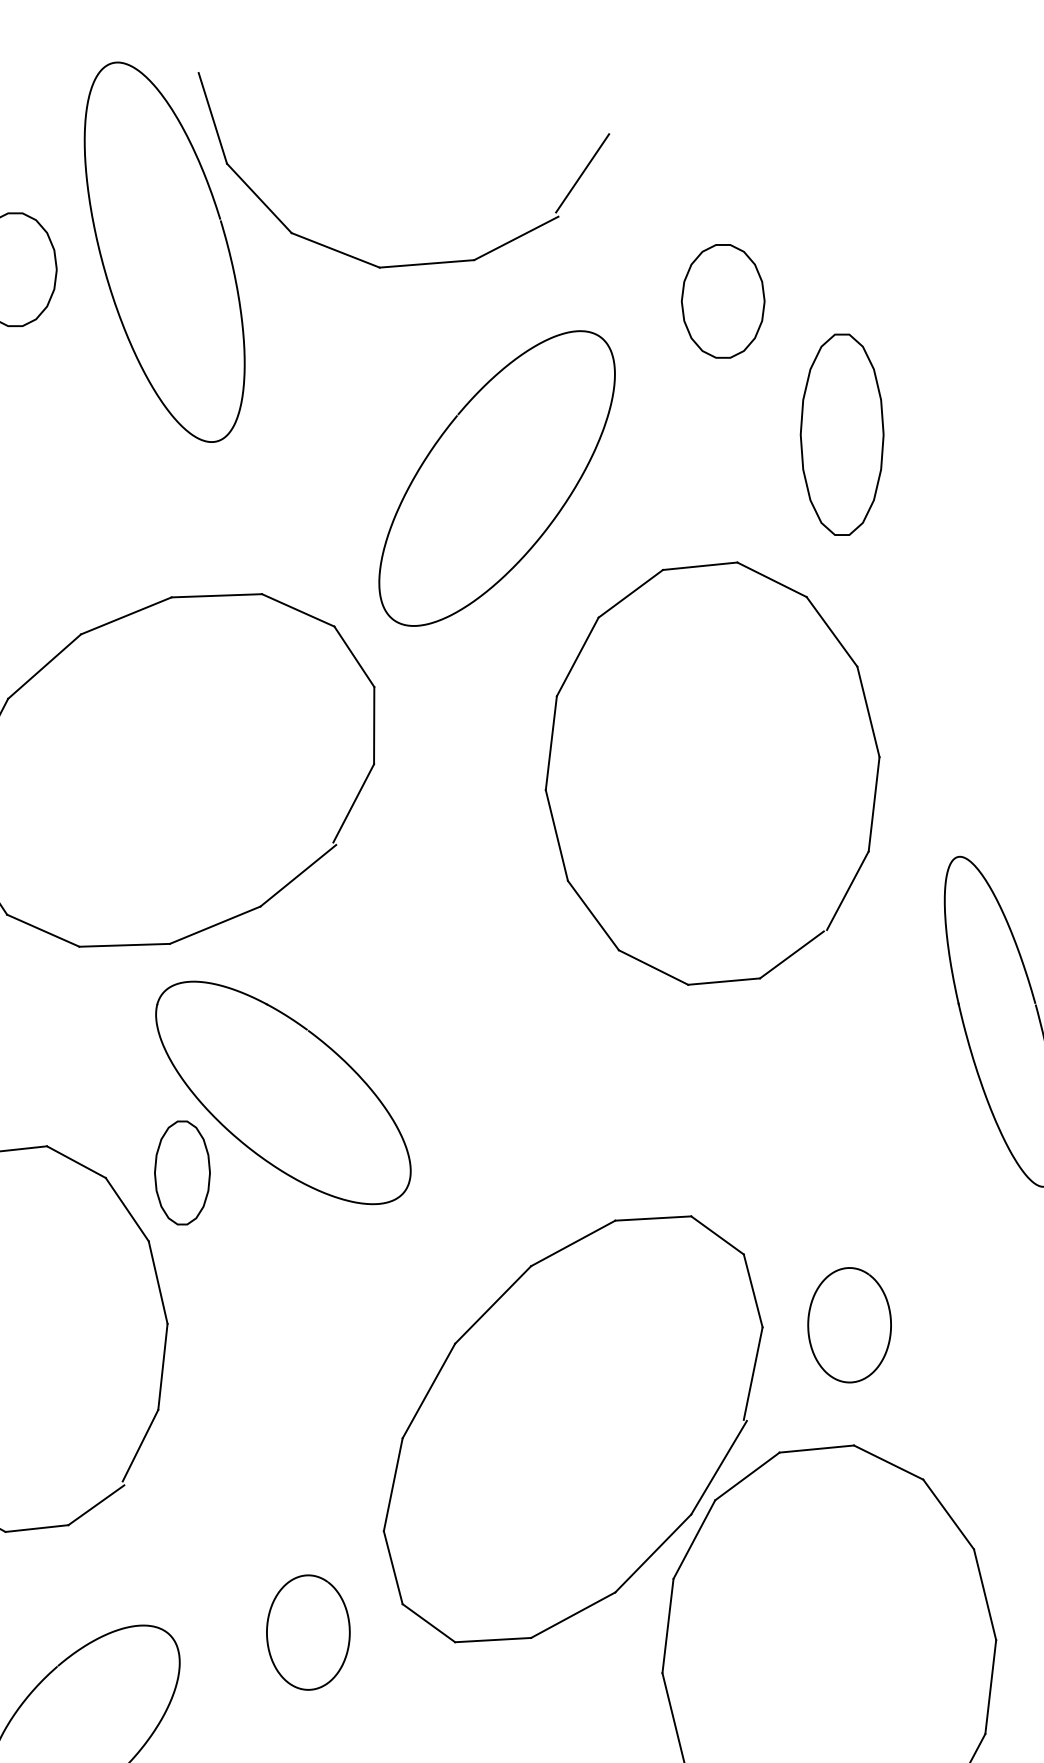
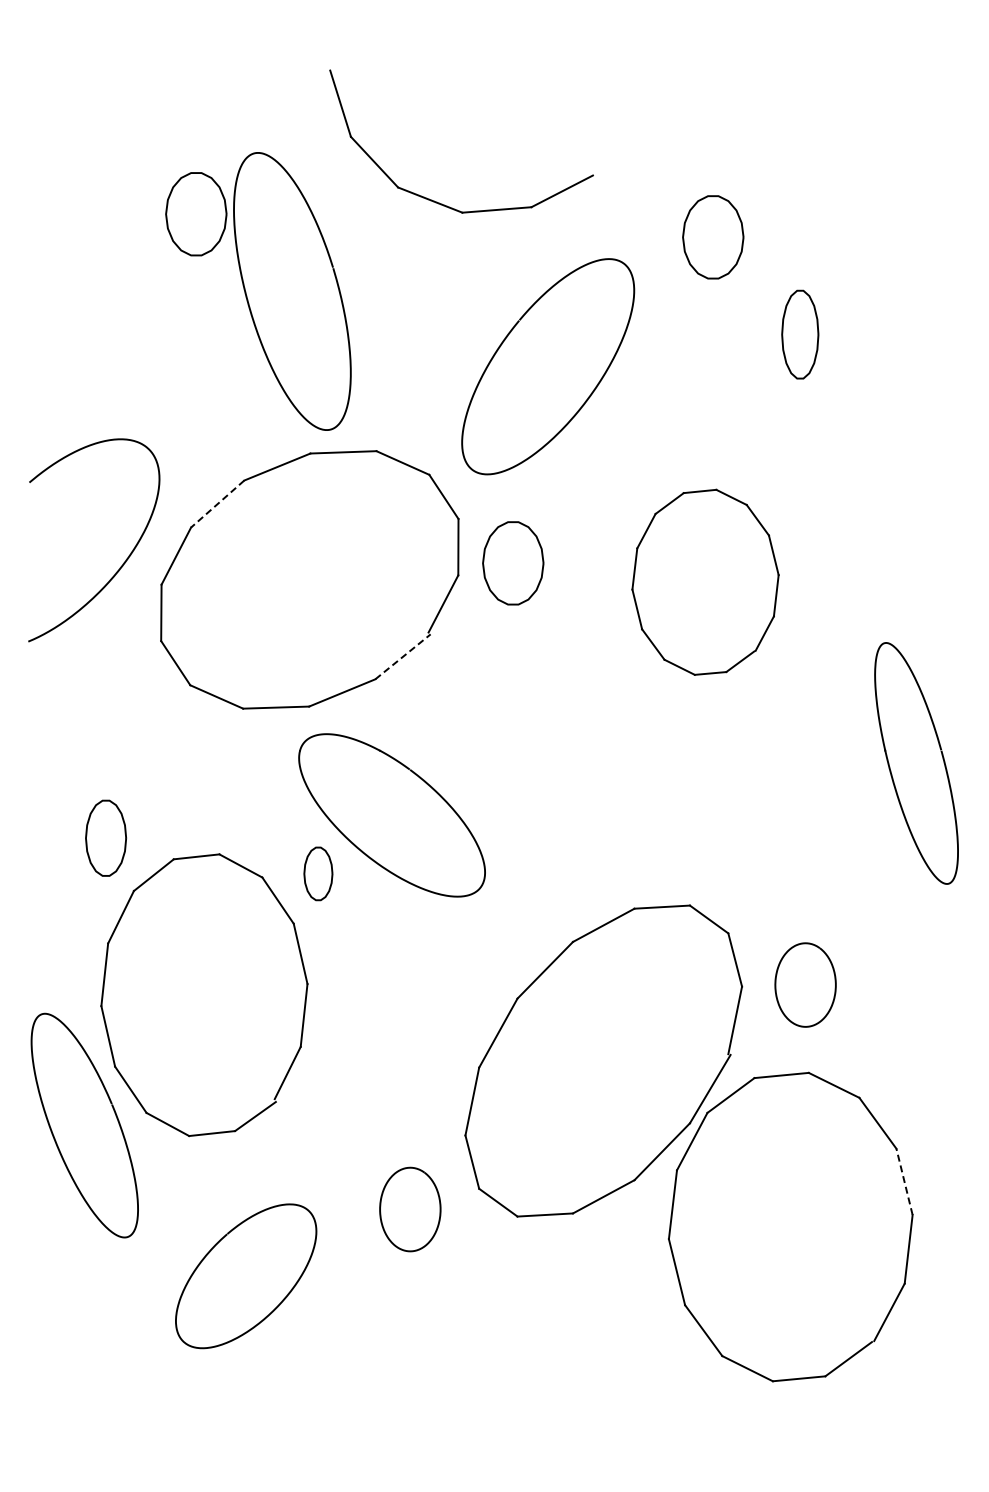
line: (582, 172) -> (610, 143), removed
curve: (223, 237) -> (335, 280), moved
part: (842, 434) -> (800, 334), size x0.6
line: (44, 667) -> (217, 504), solid -> dashed
part: (449, 747) -> (513, 563), added
part: (712, 773) -> (705, 582), size x0.6
line: (299, 875) -> (403, 656), solid -> dashed
part: (182, 1172) -> (318, 873), size x0.7
line: (985, 1594) -> (904, 1181), solid -> dashed

